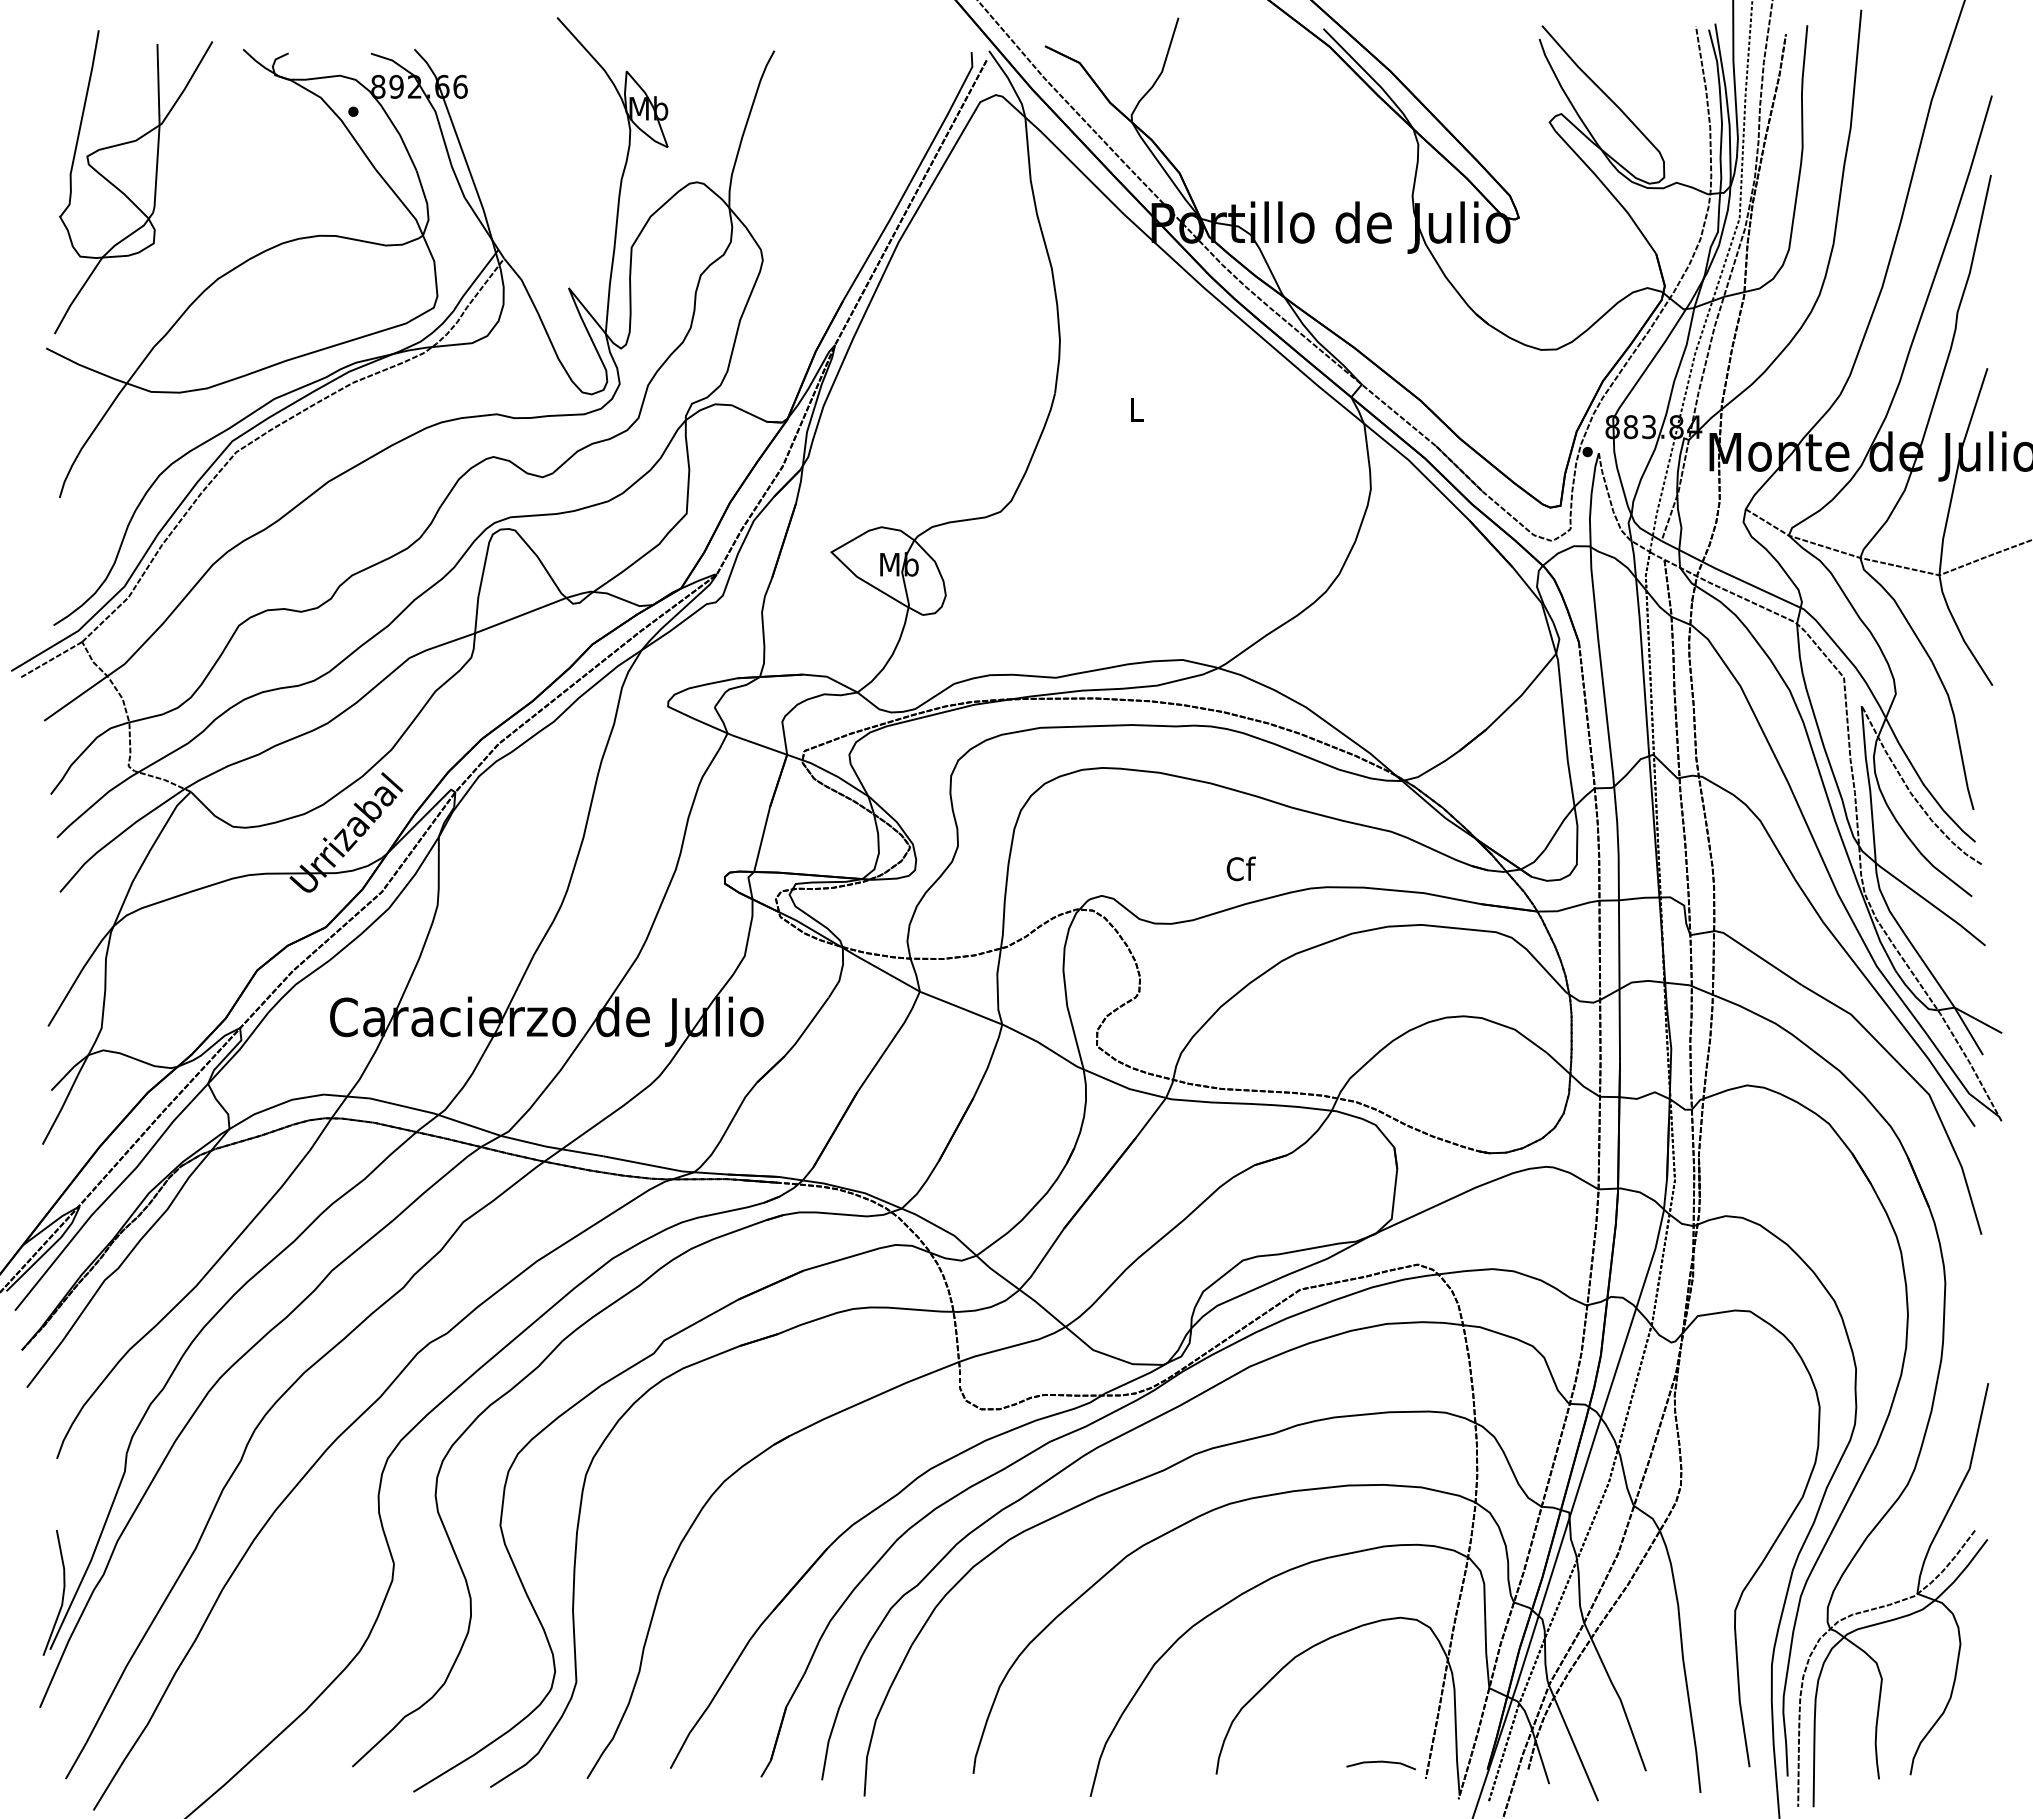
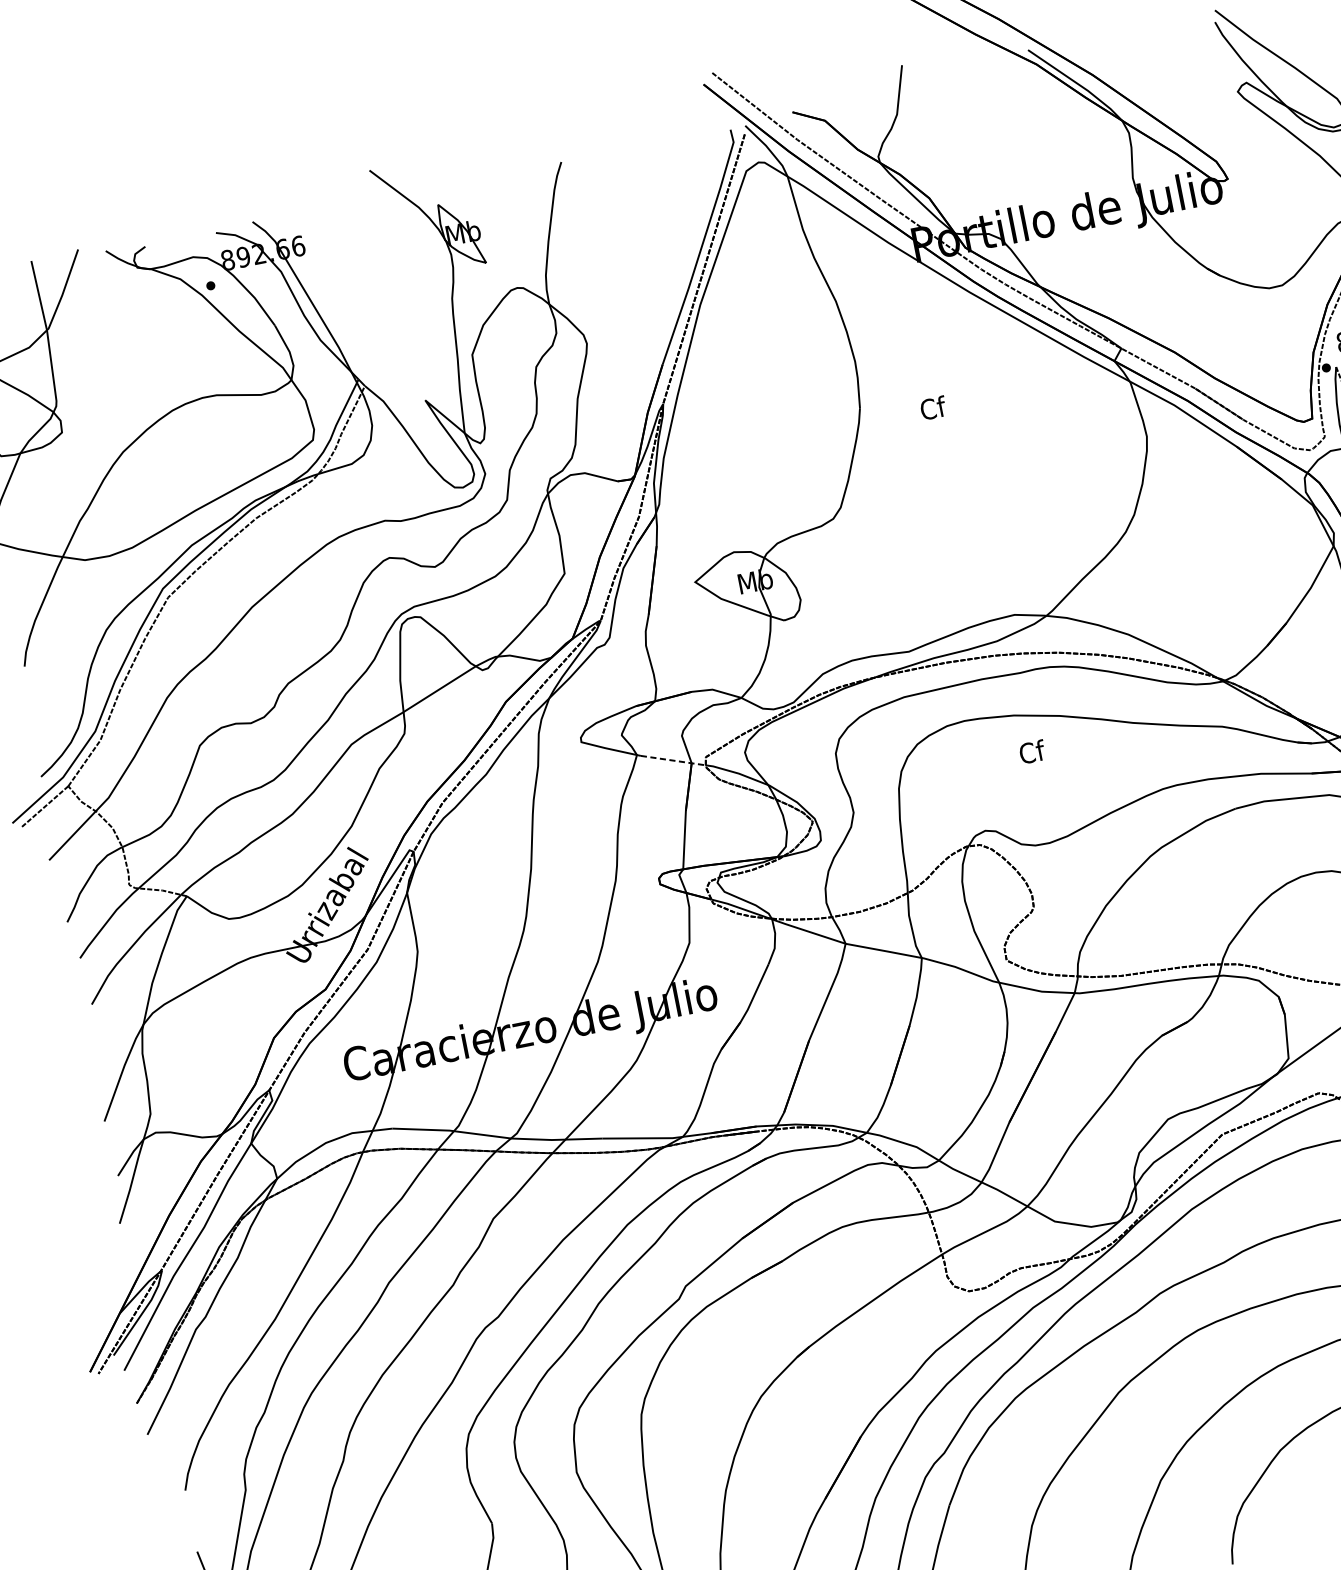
text: (1137, 409) -> (933, 407), L -> Cf
line: (767, 747) -> (673, 760), solid -> dashed
text: (1240, 868) -> (1031, 751), moved

